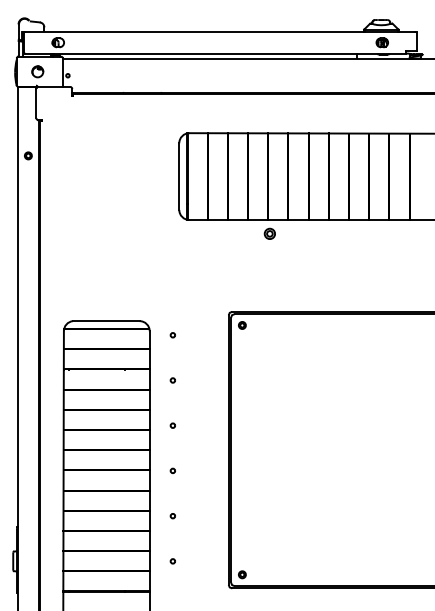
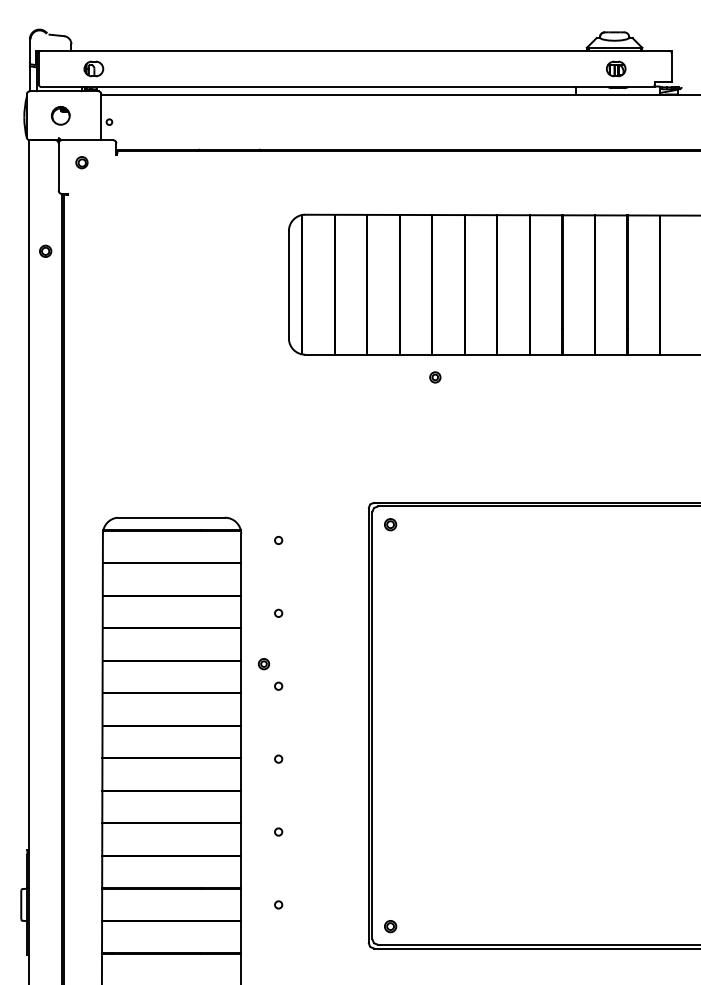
part: (50, 100) -> (81, 162), added
part: (270, 234) -> (435, 378), size x0.62
part: (163, 411) -> (263, 663), added

